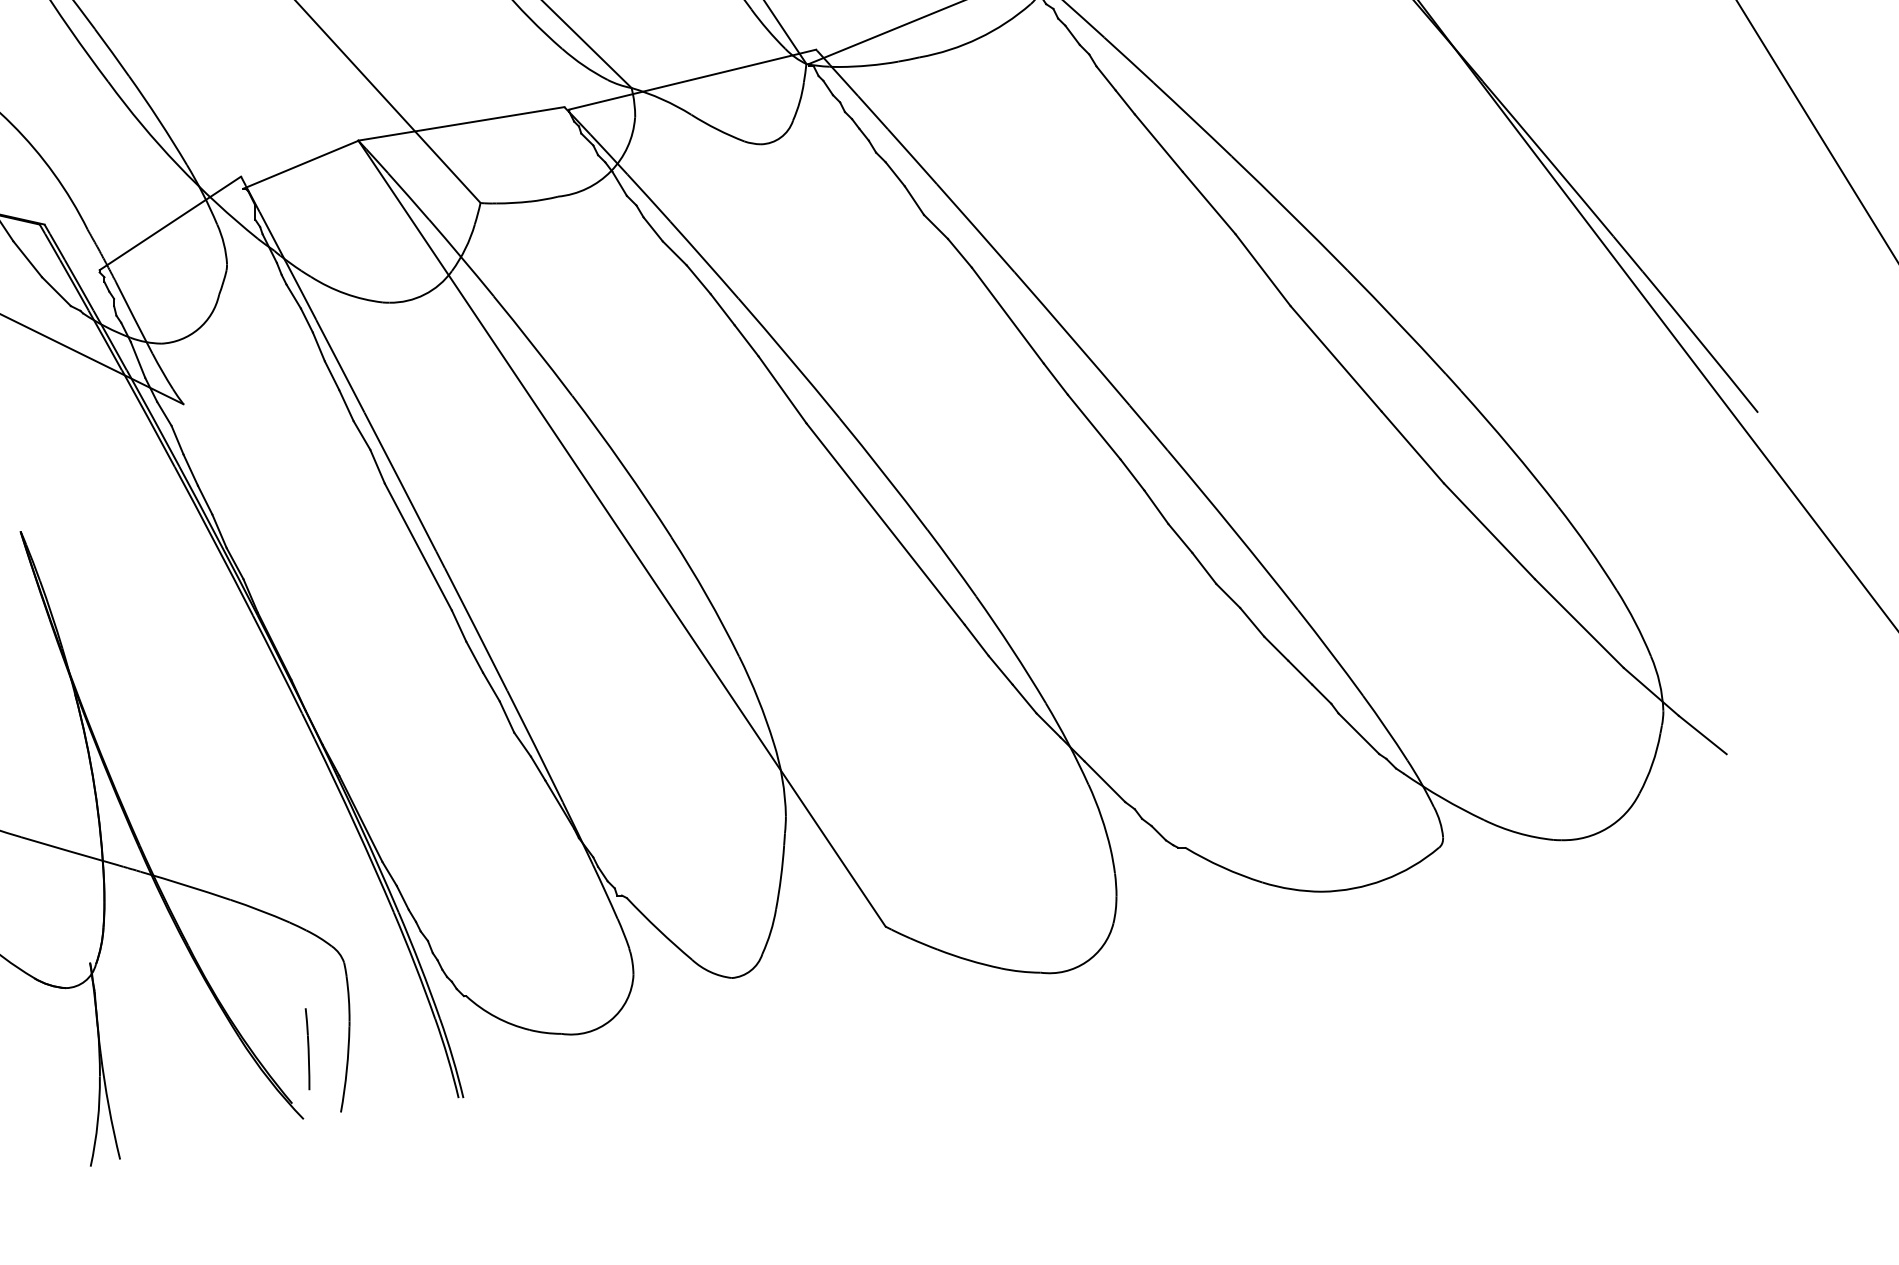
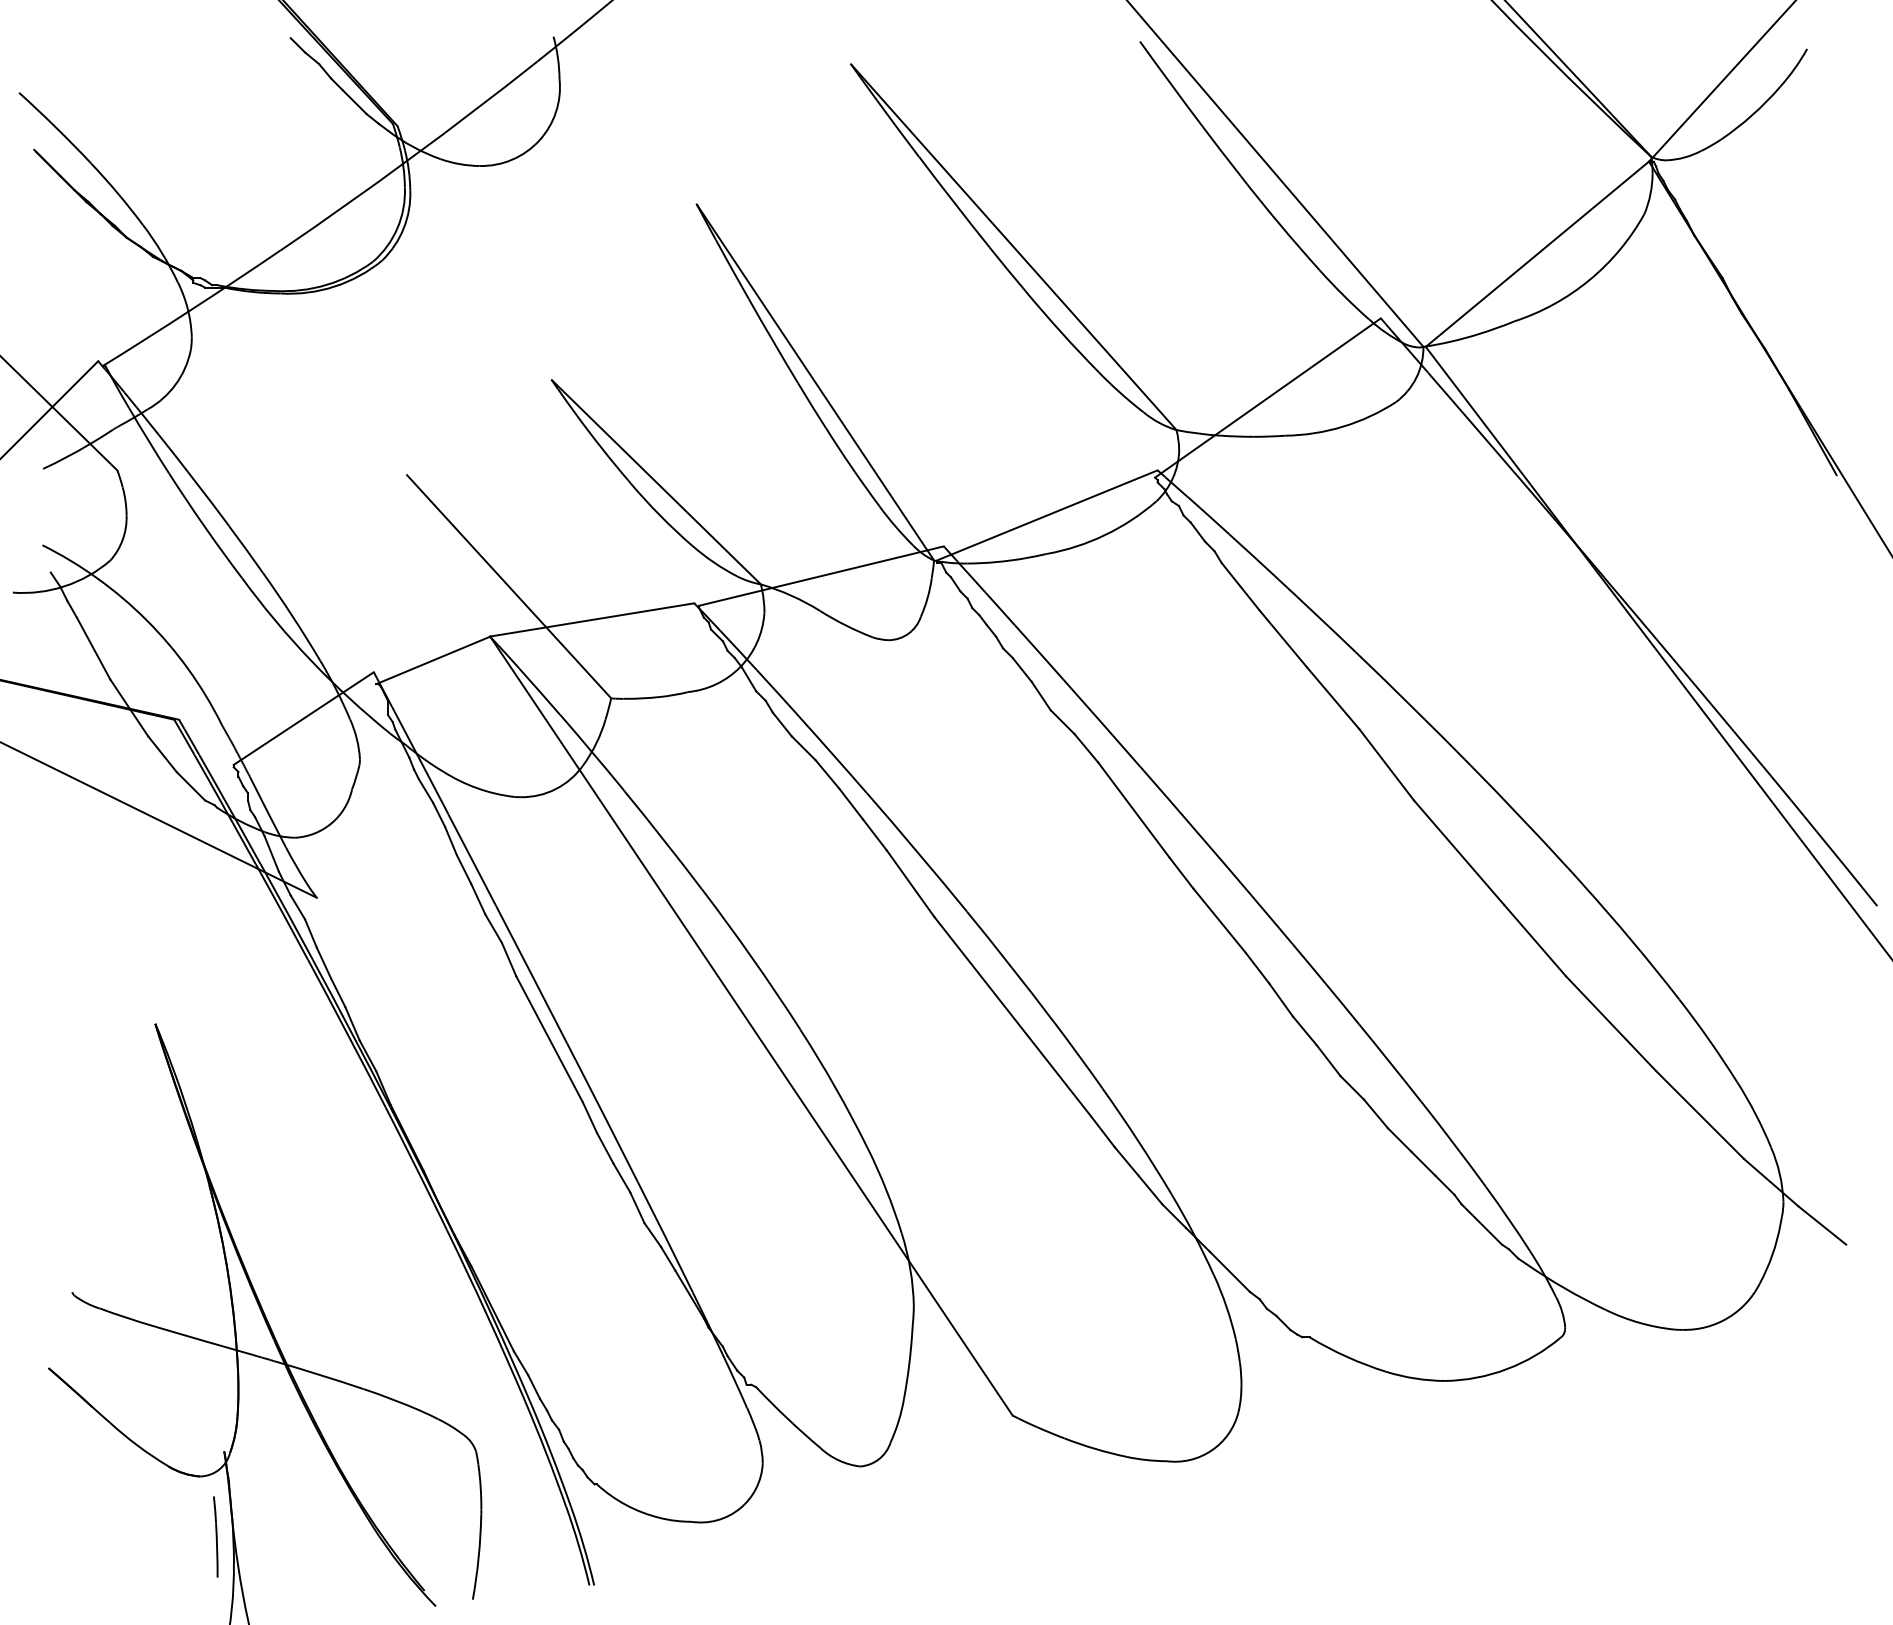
line: (307, 1048) -> (215, 1536), moved

